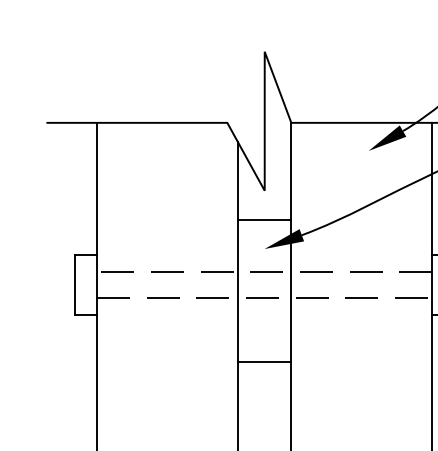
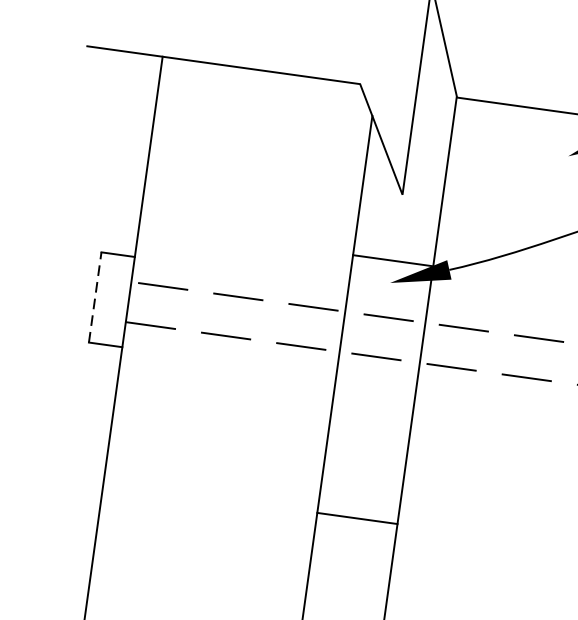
line: (264, 220) -> (393, 260), moved
line: (74, 284) -> (94, 296), solid -> dashed
line: (264, 361) -> (357, 518), moved

